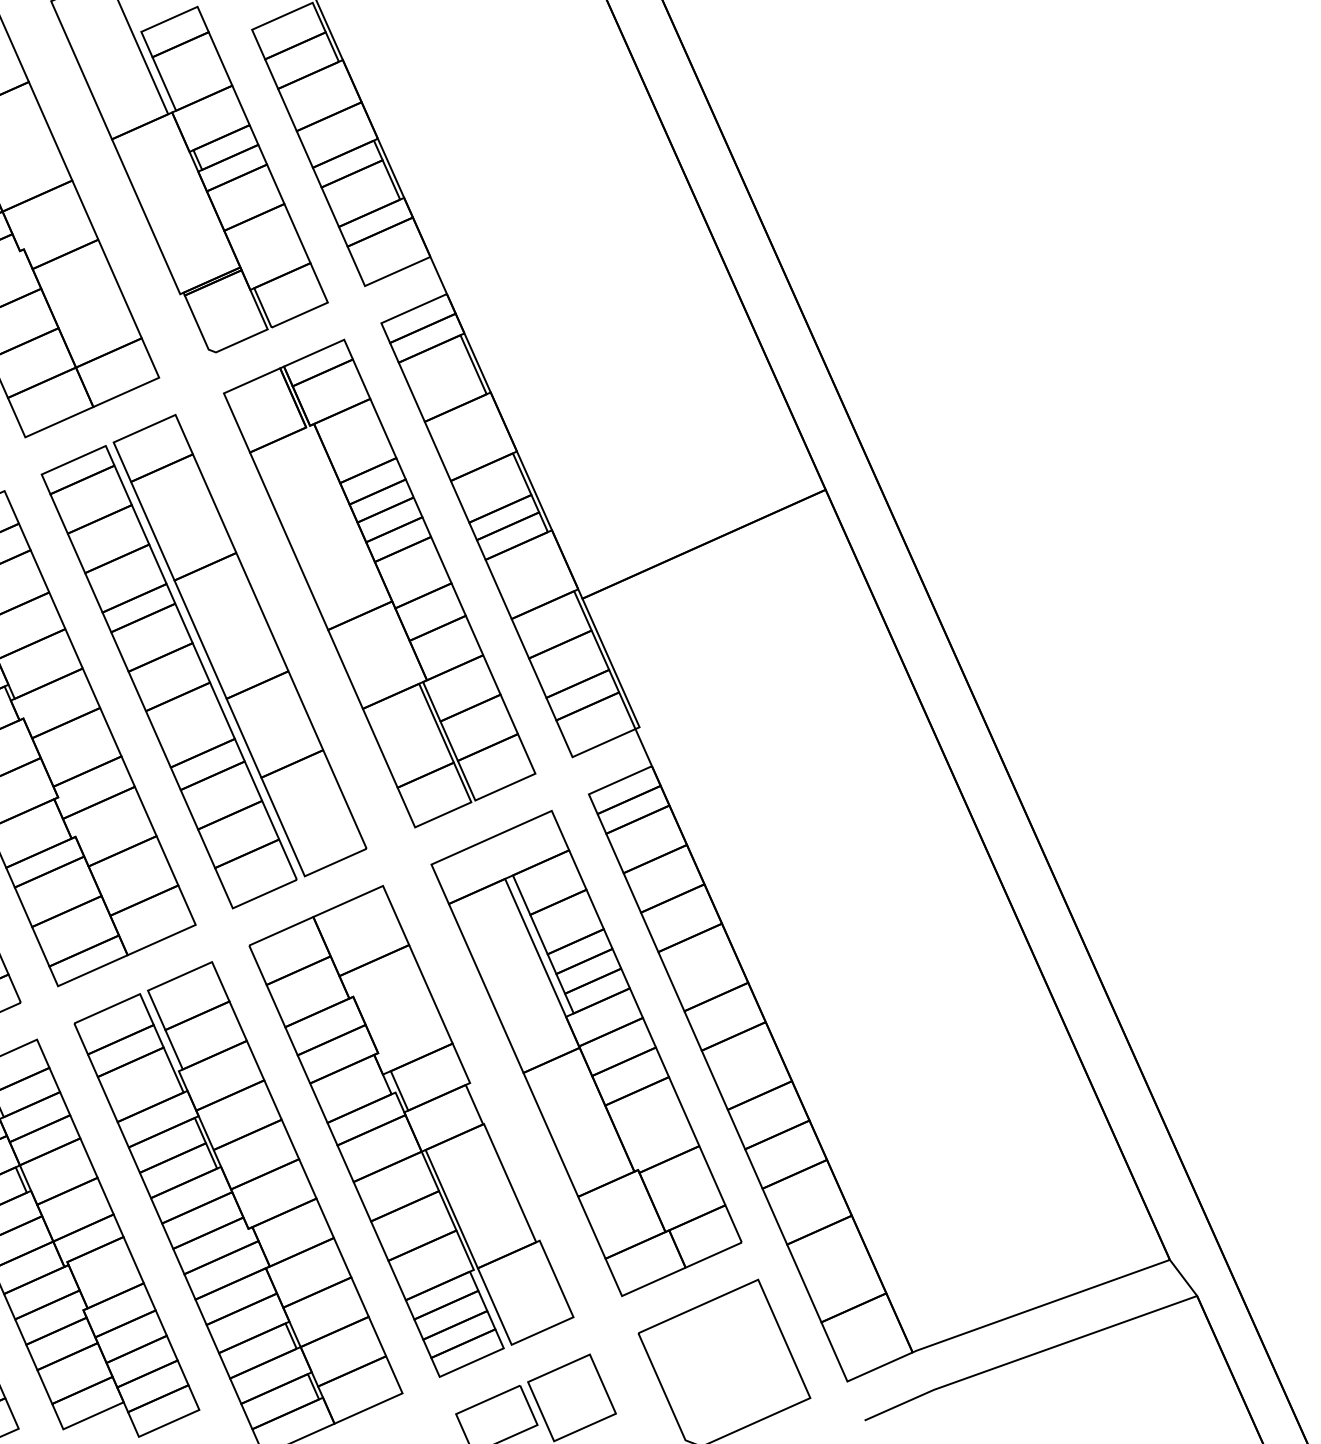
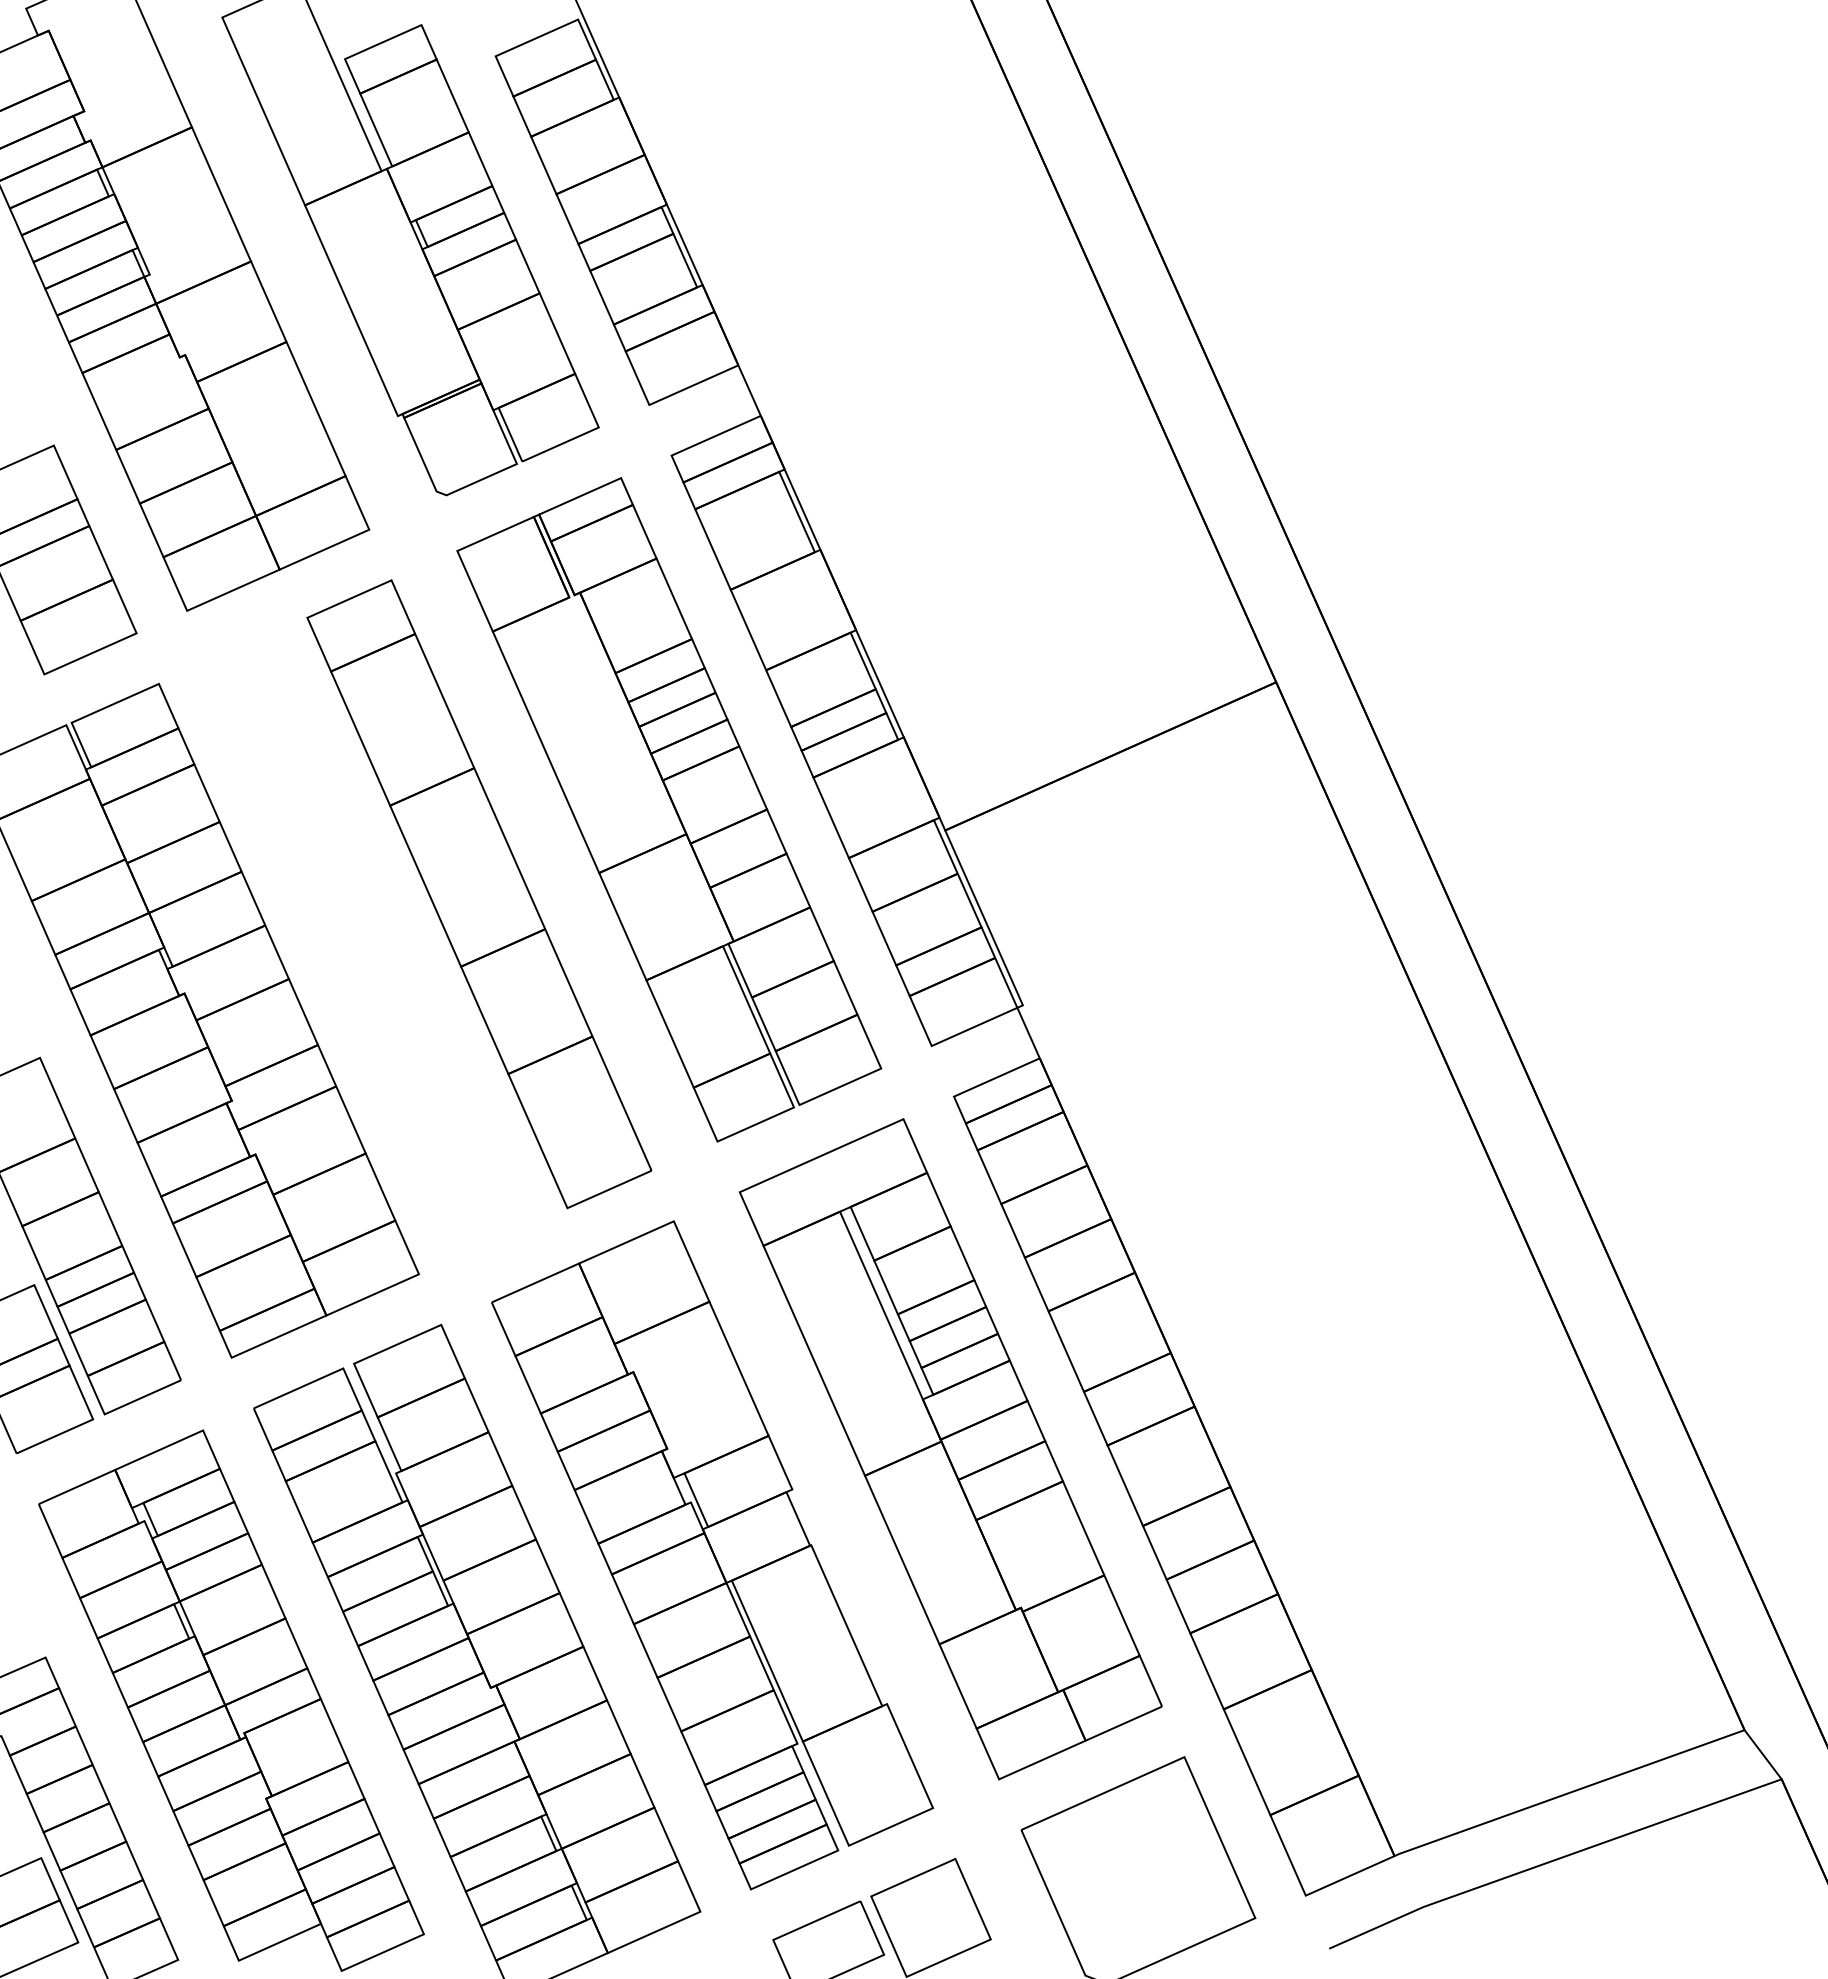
part: (168, 676) -> (382, 936), removed

